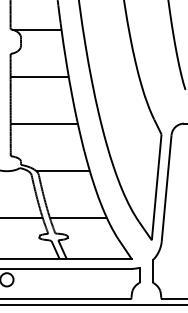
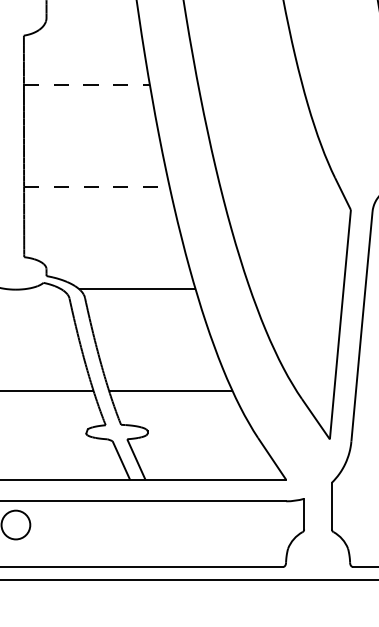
line: (40, 76) -> (88, 84), solid -> dashed
line: (44, 123) -> (97, 186), solid -> dashed

